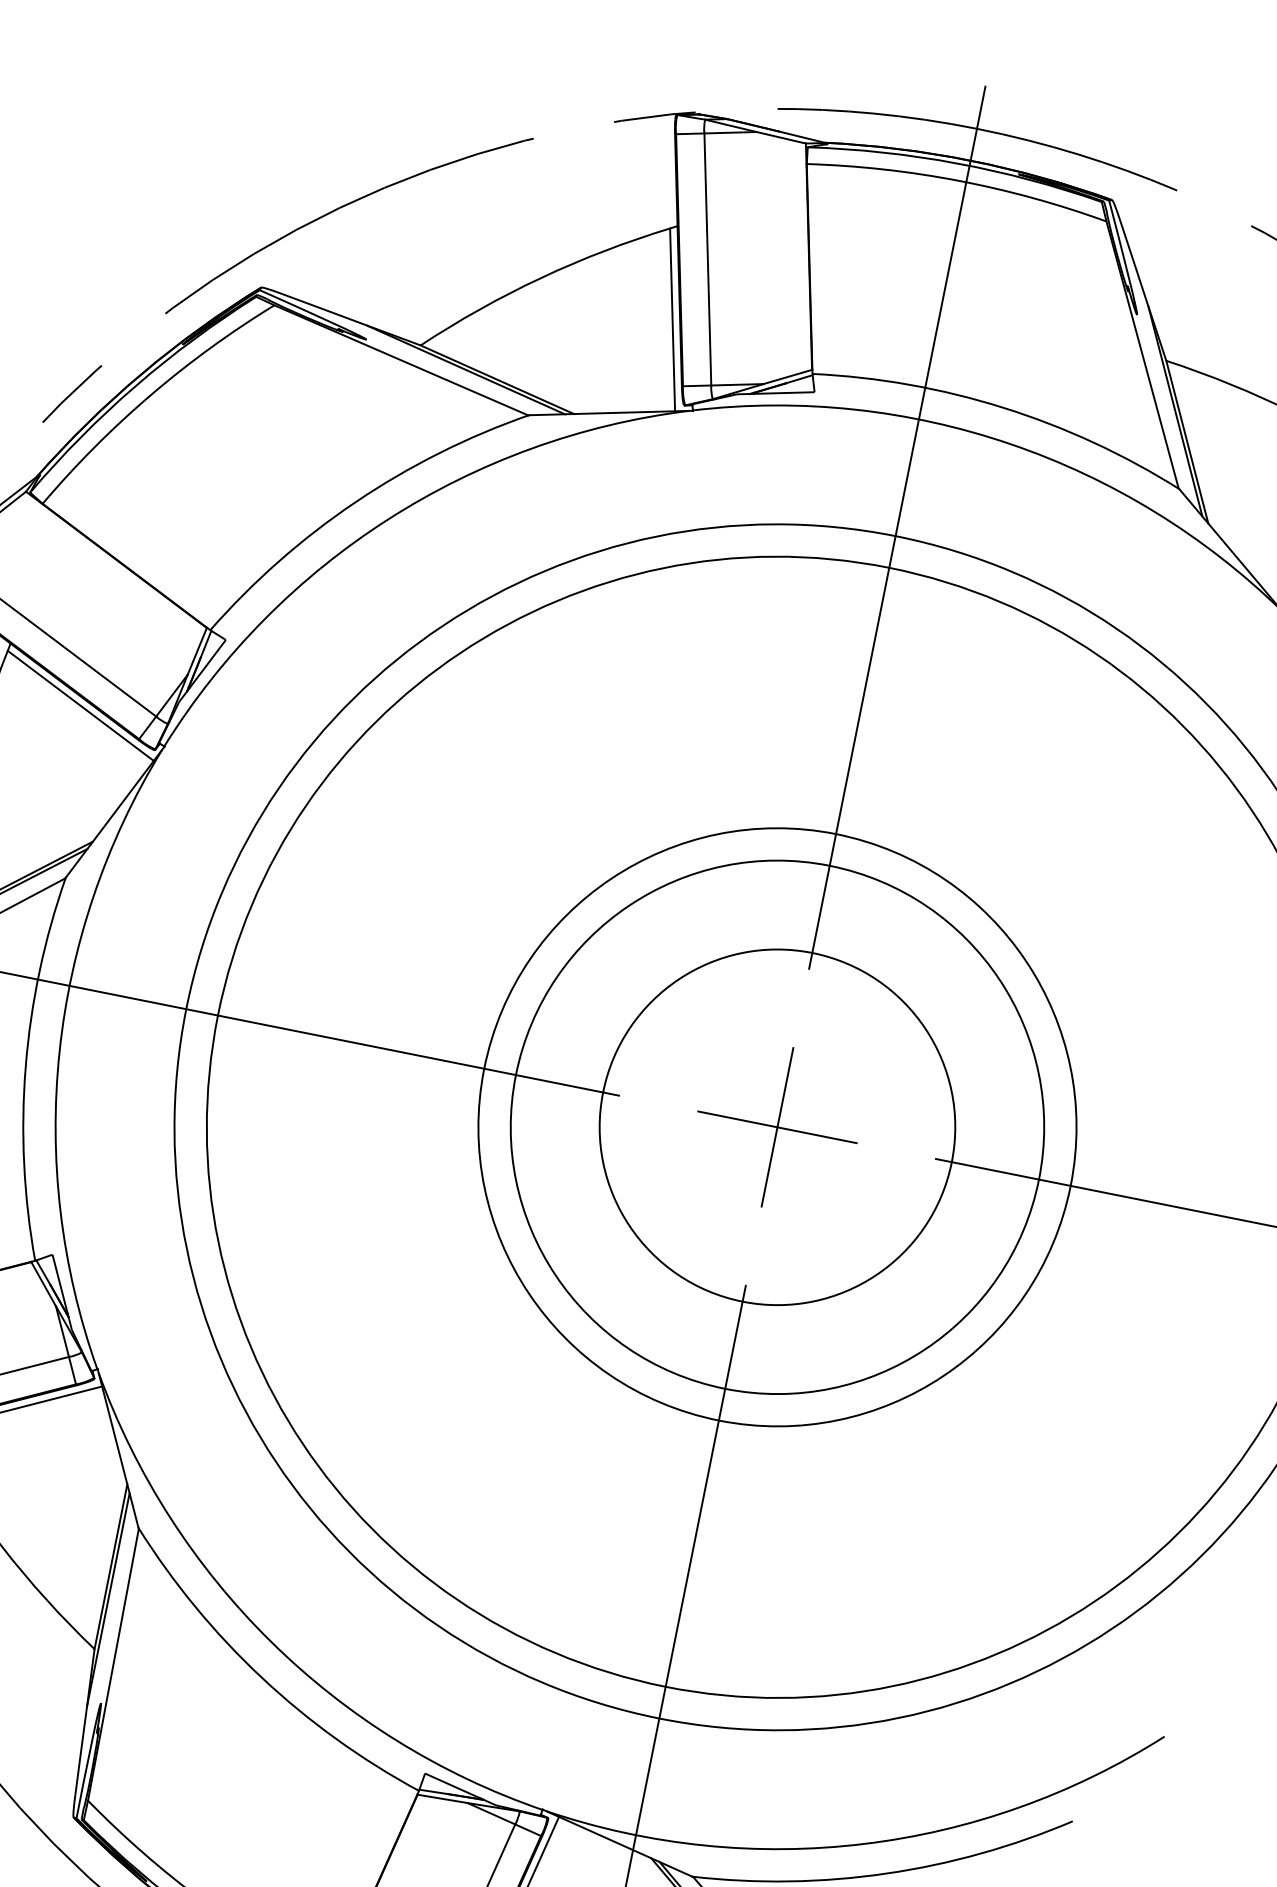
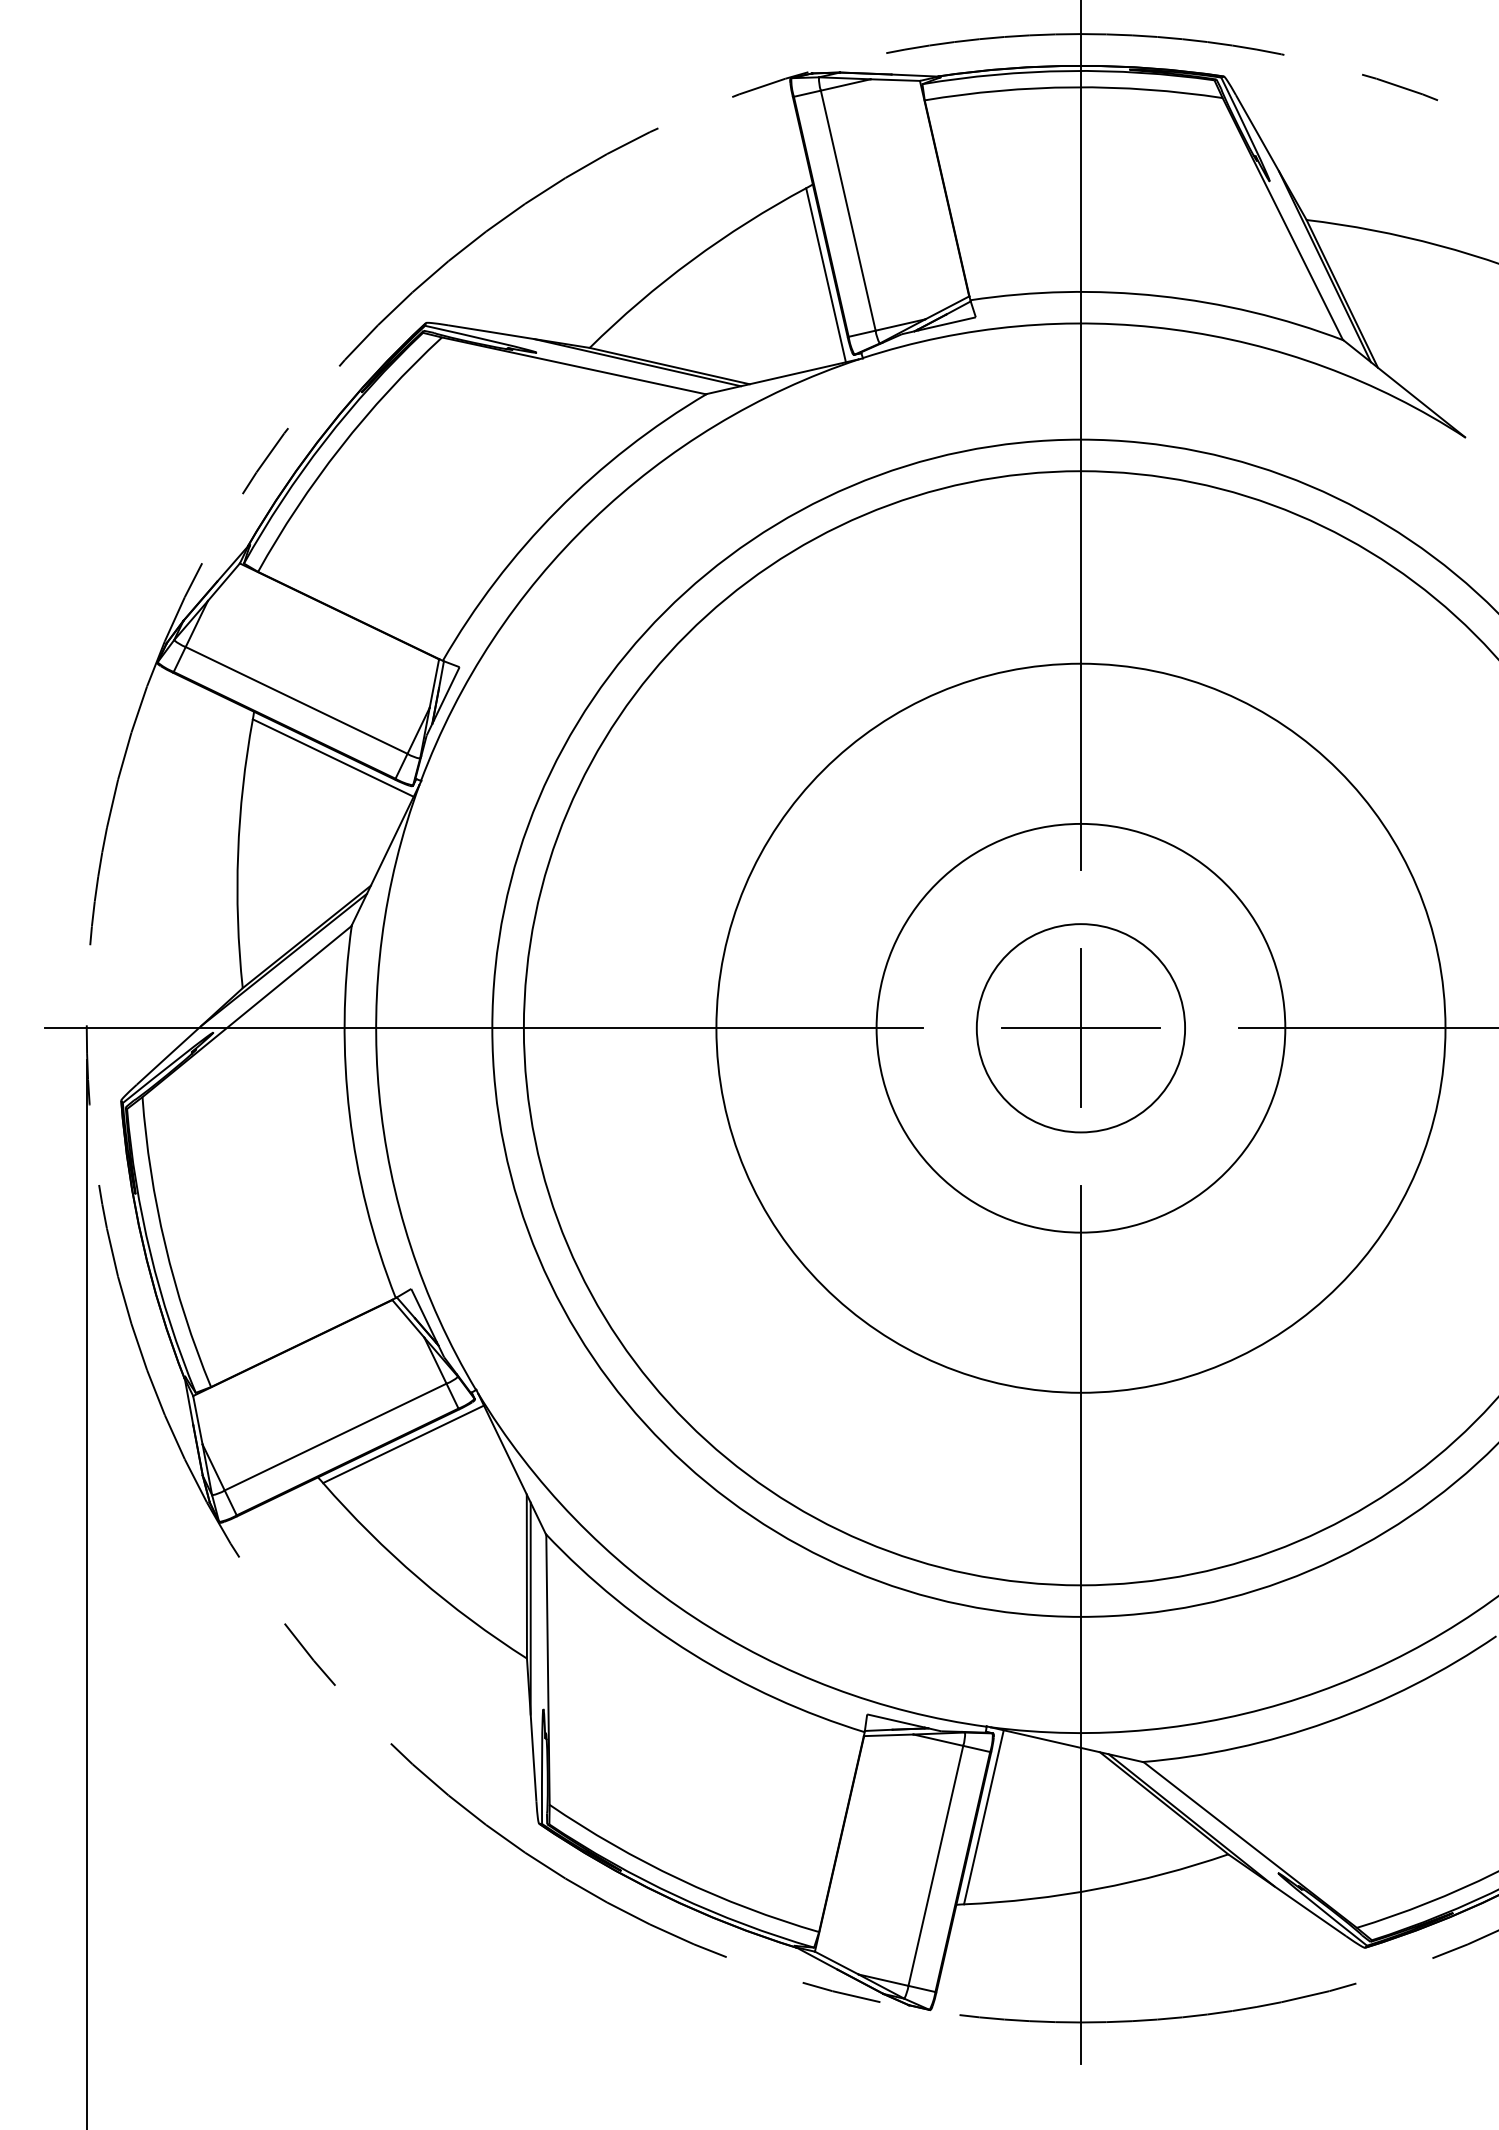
circle: (777, 1126) -> (1080, 1027), size x0.6
circle: (777, 1126) -> (1080, 1027), size x1.4
circle: (776, 1127) -> (1080, 1028), size x0.7

